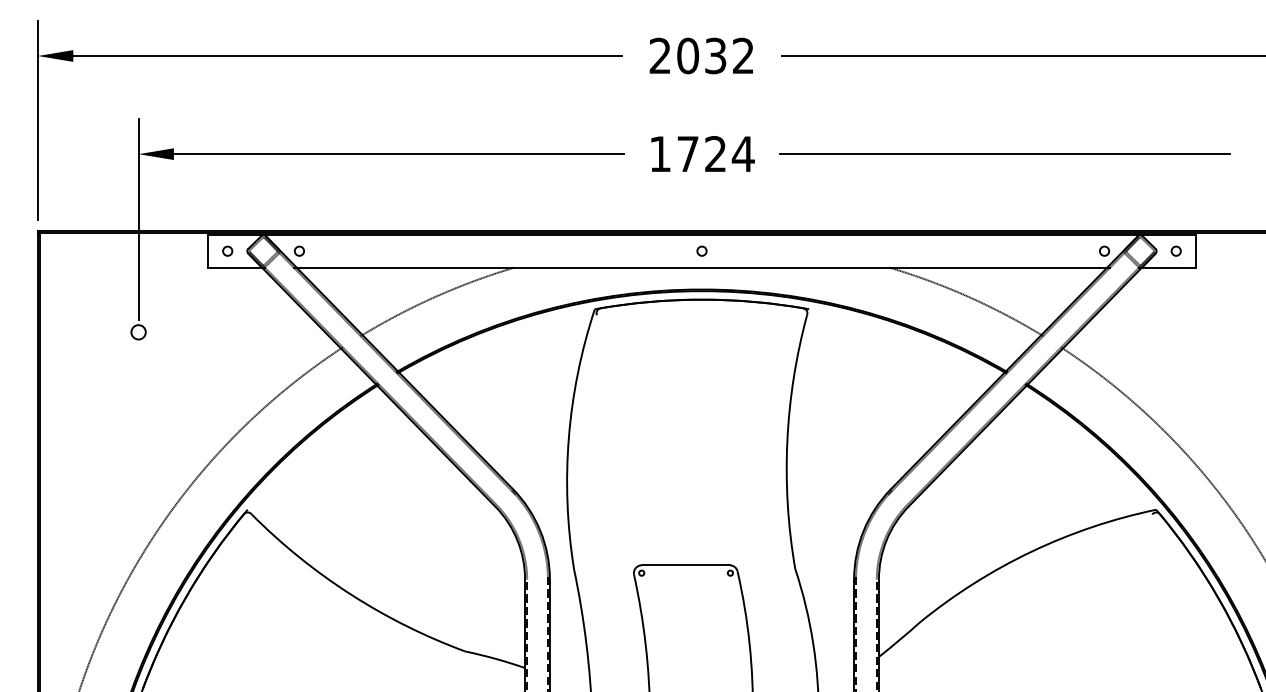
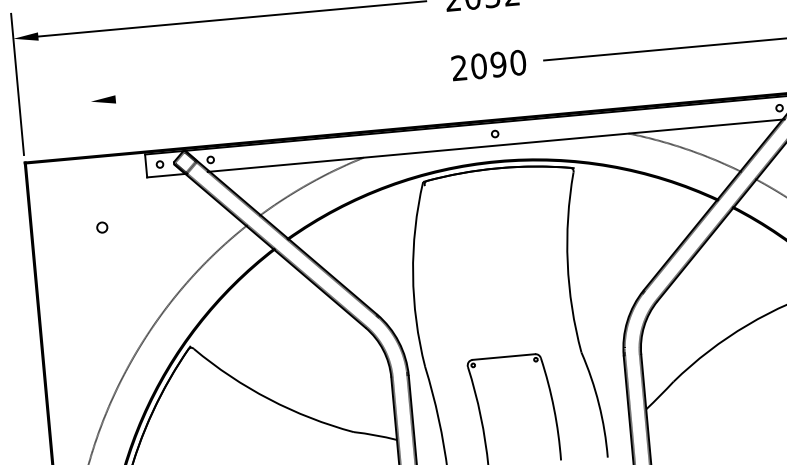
line: (398, 154) -> (274, 85), removed
text: (701, 154) -> (488, 65), 1724 -> 2090
line: (138, 219) -> (94, 147), removed

